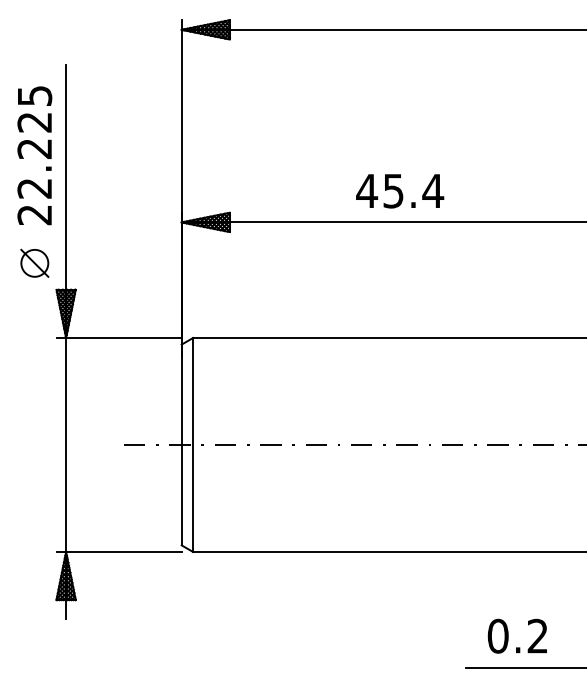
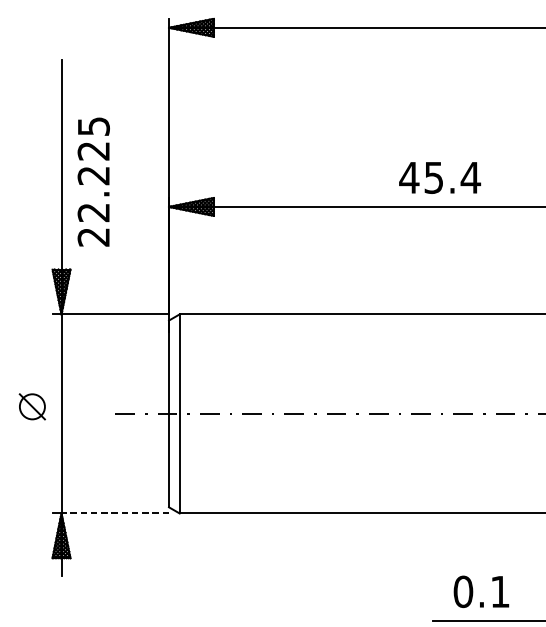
text: (34, 155) -> (93, 181), moved
text: (400, 191) -> (440, 178), moved
part: (34, 262) -> (32, 406), moved
line: (123, 552) -> (114, 513), solid -> dashed
text: (537, 635) -> (499, 591), 0.2 -> 0.1

